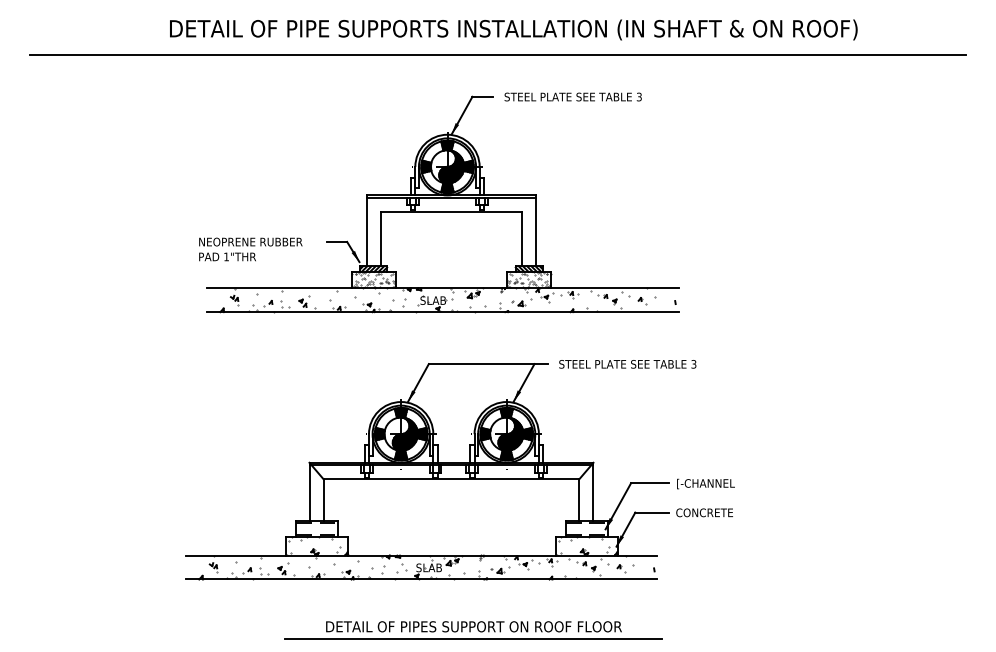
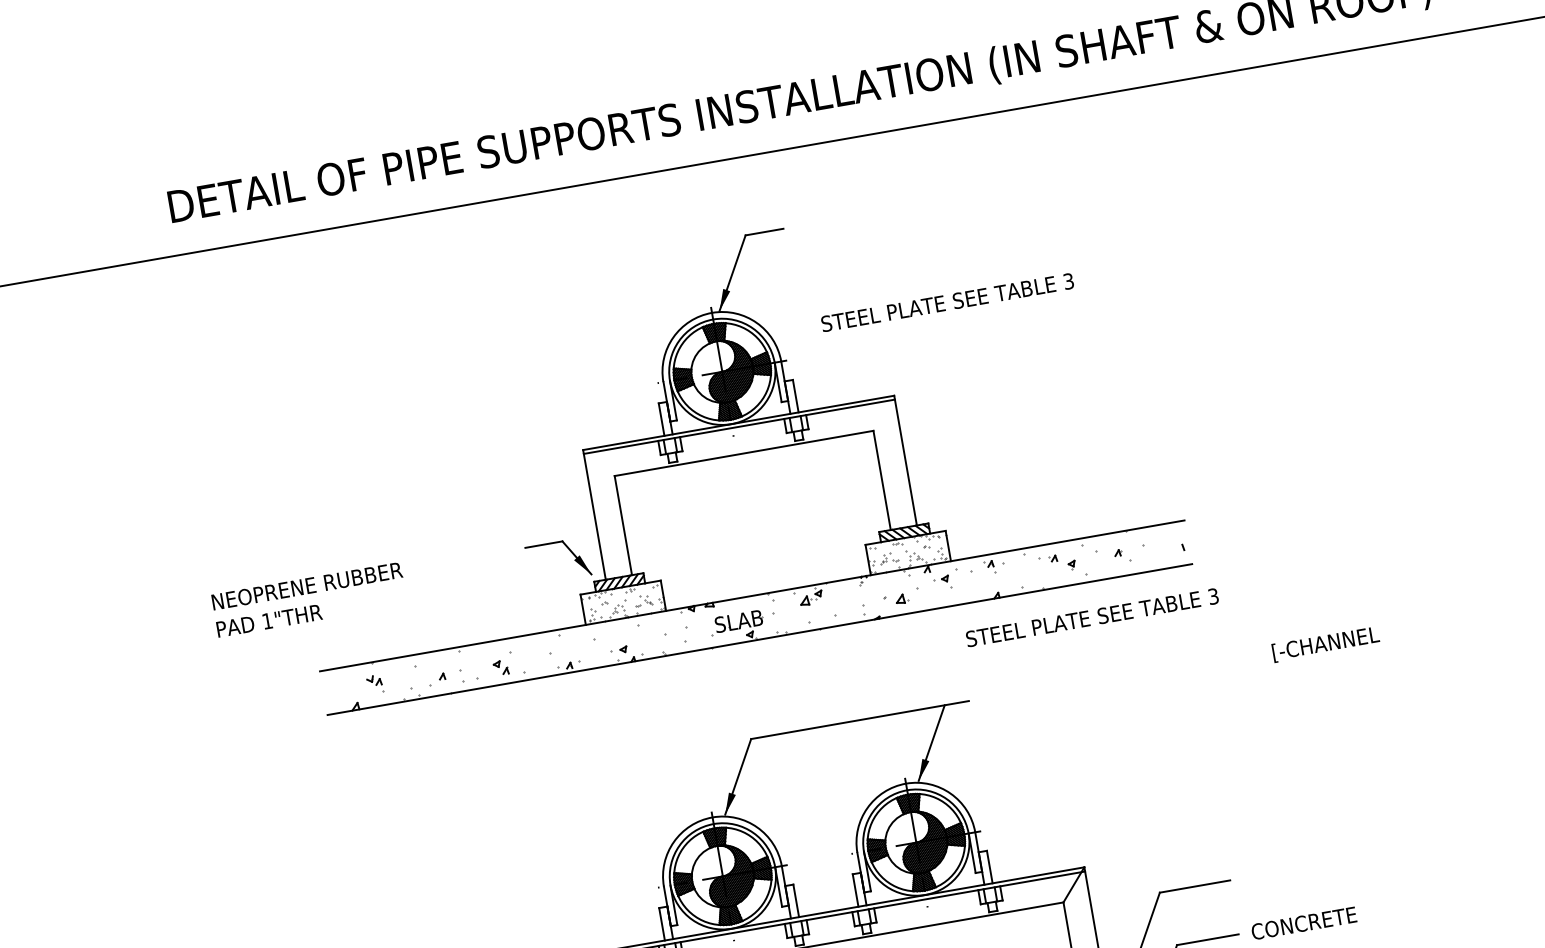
text: (572, 96) -> (946, 301), moved
text: (250, 249) -> (308, 599), moved
text: (627, 364) -> (1091, 618), moved
text: (705, 483) -> (1324, 643), moved

